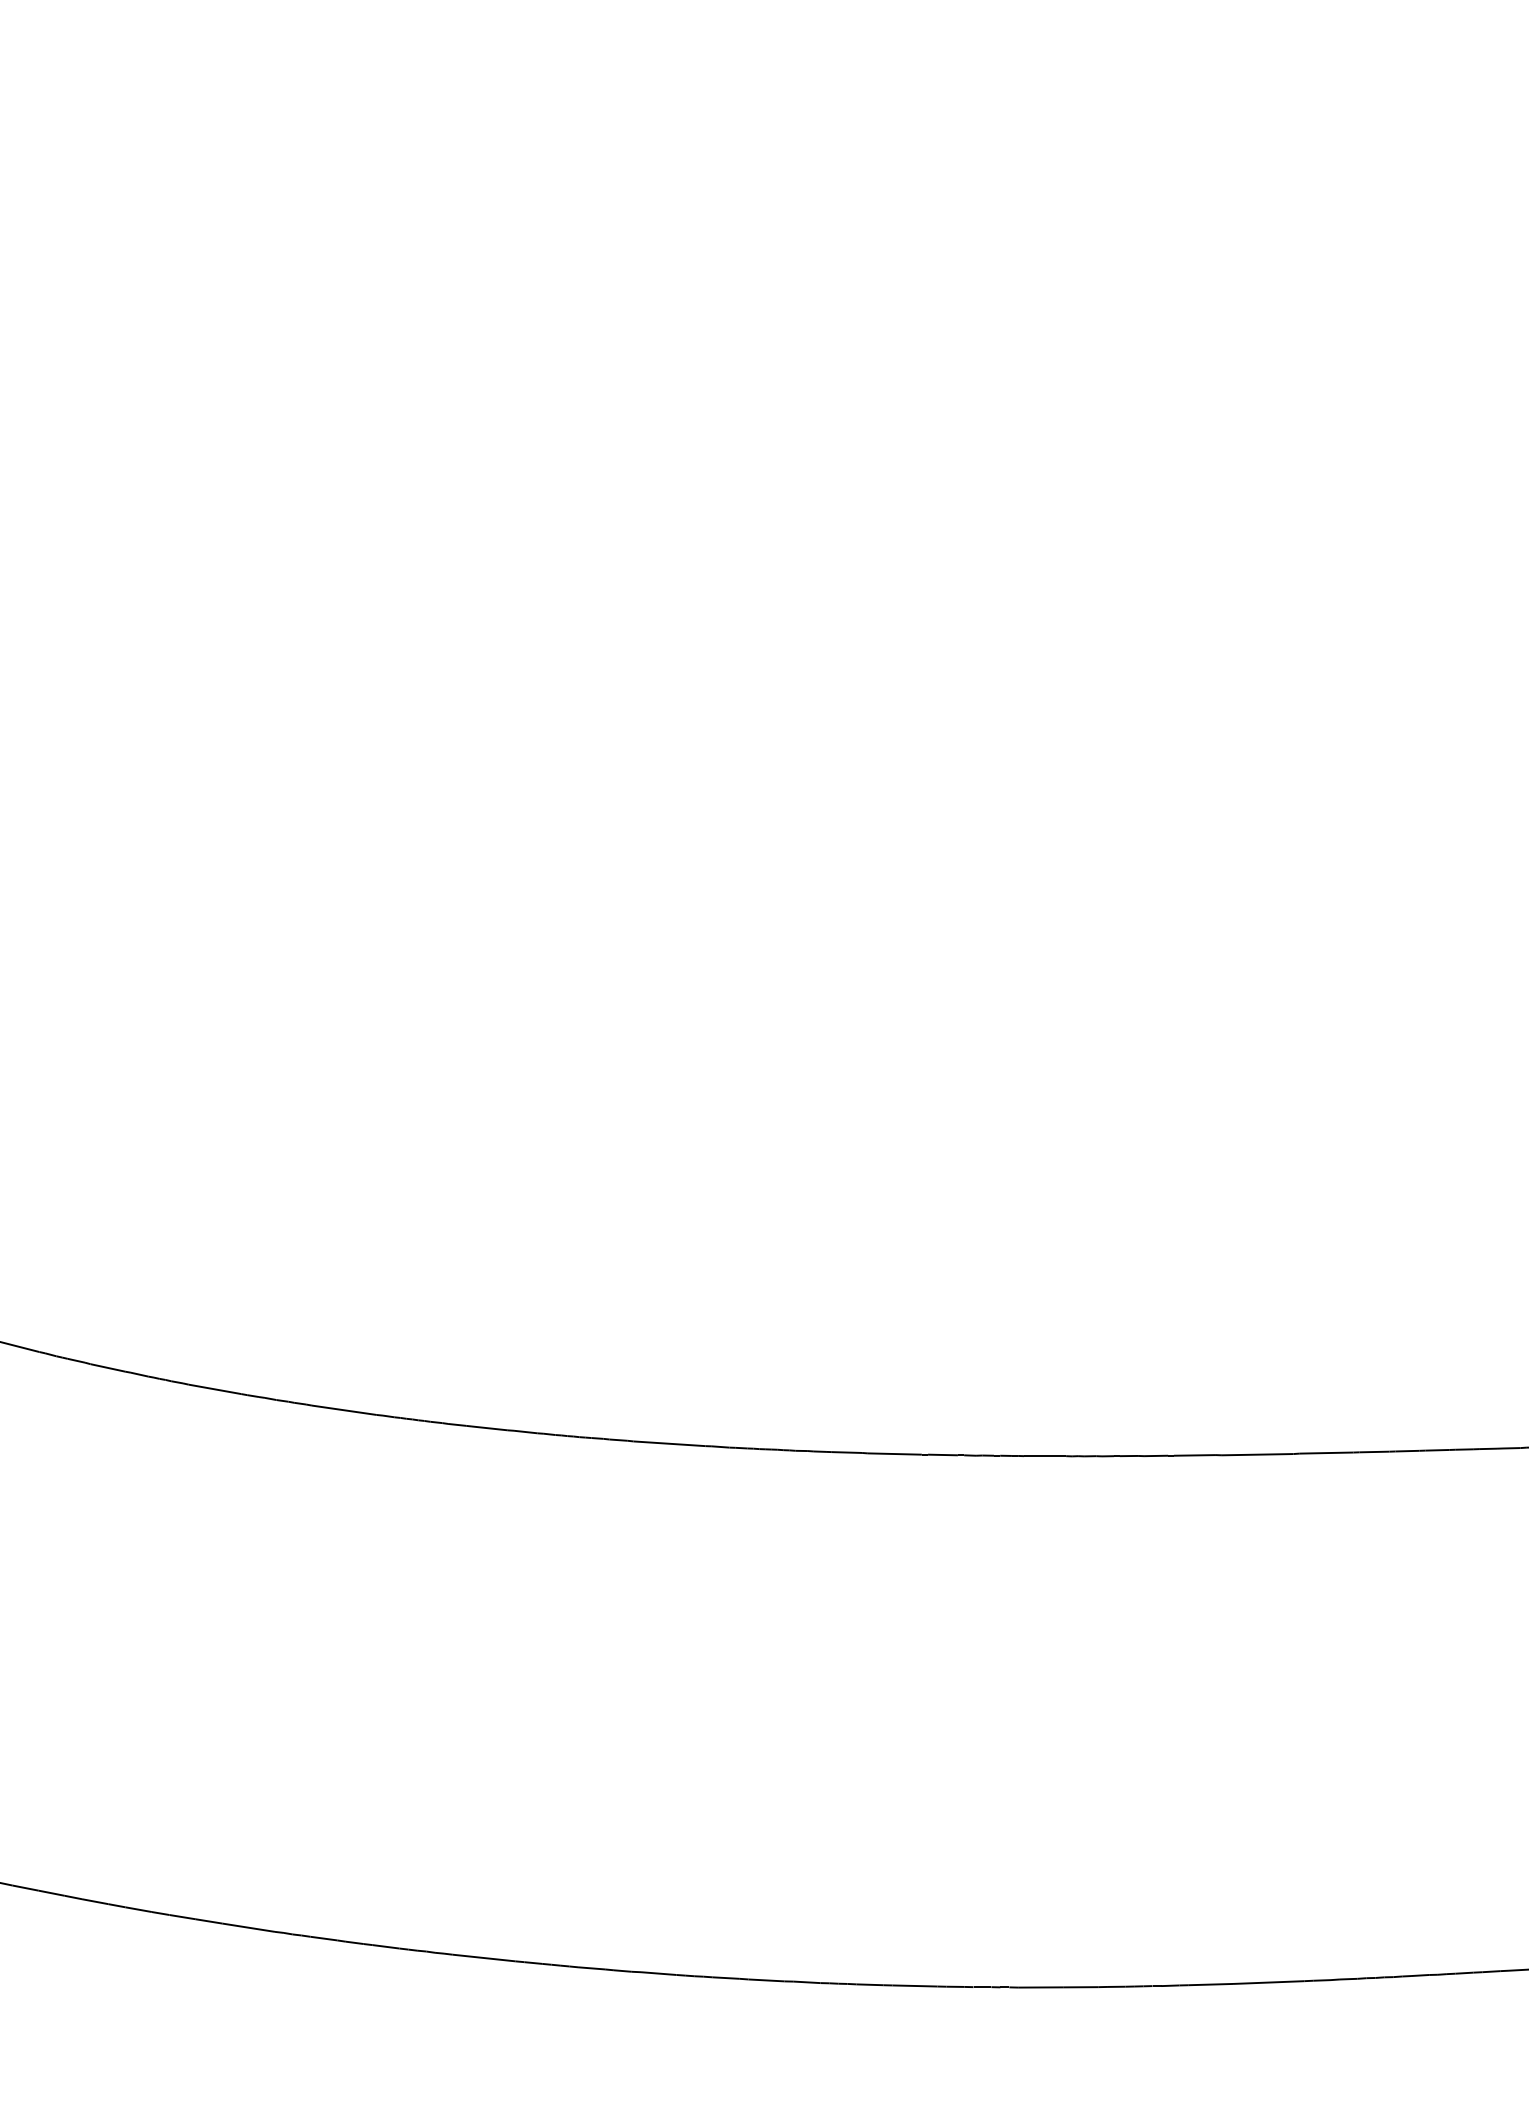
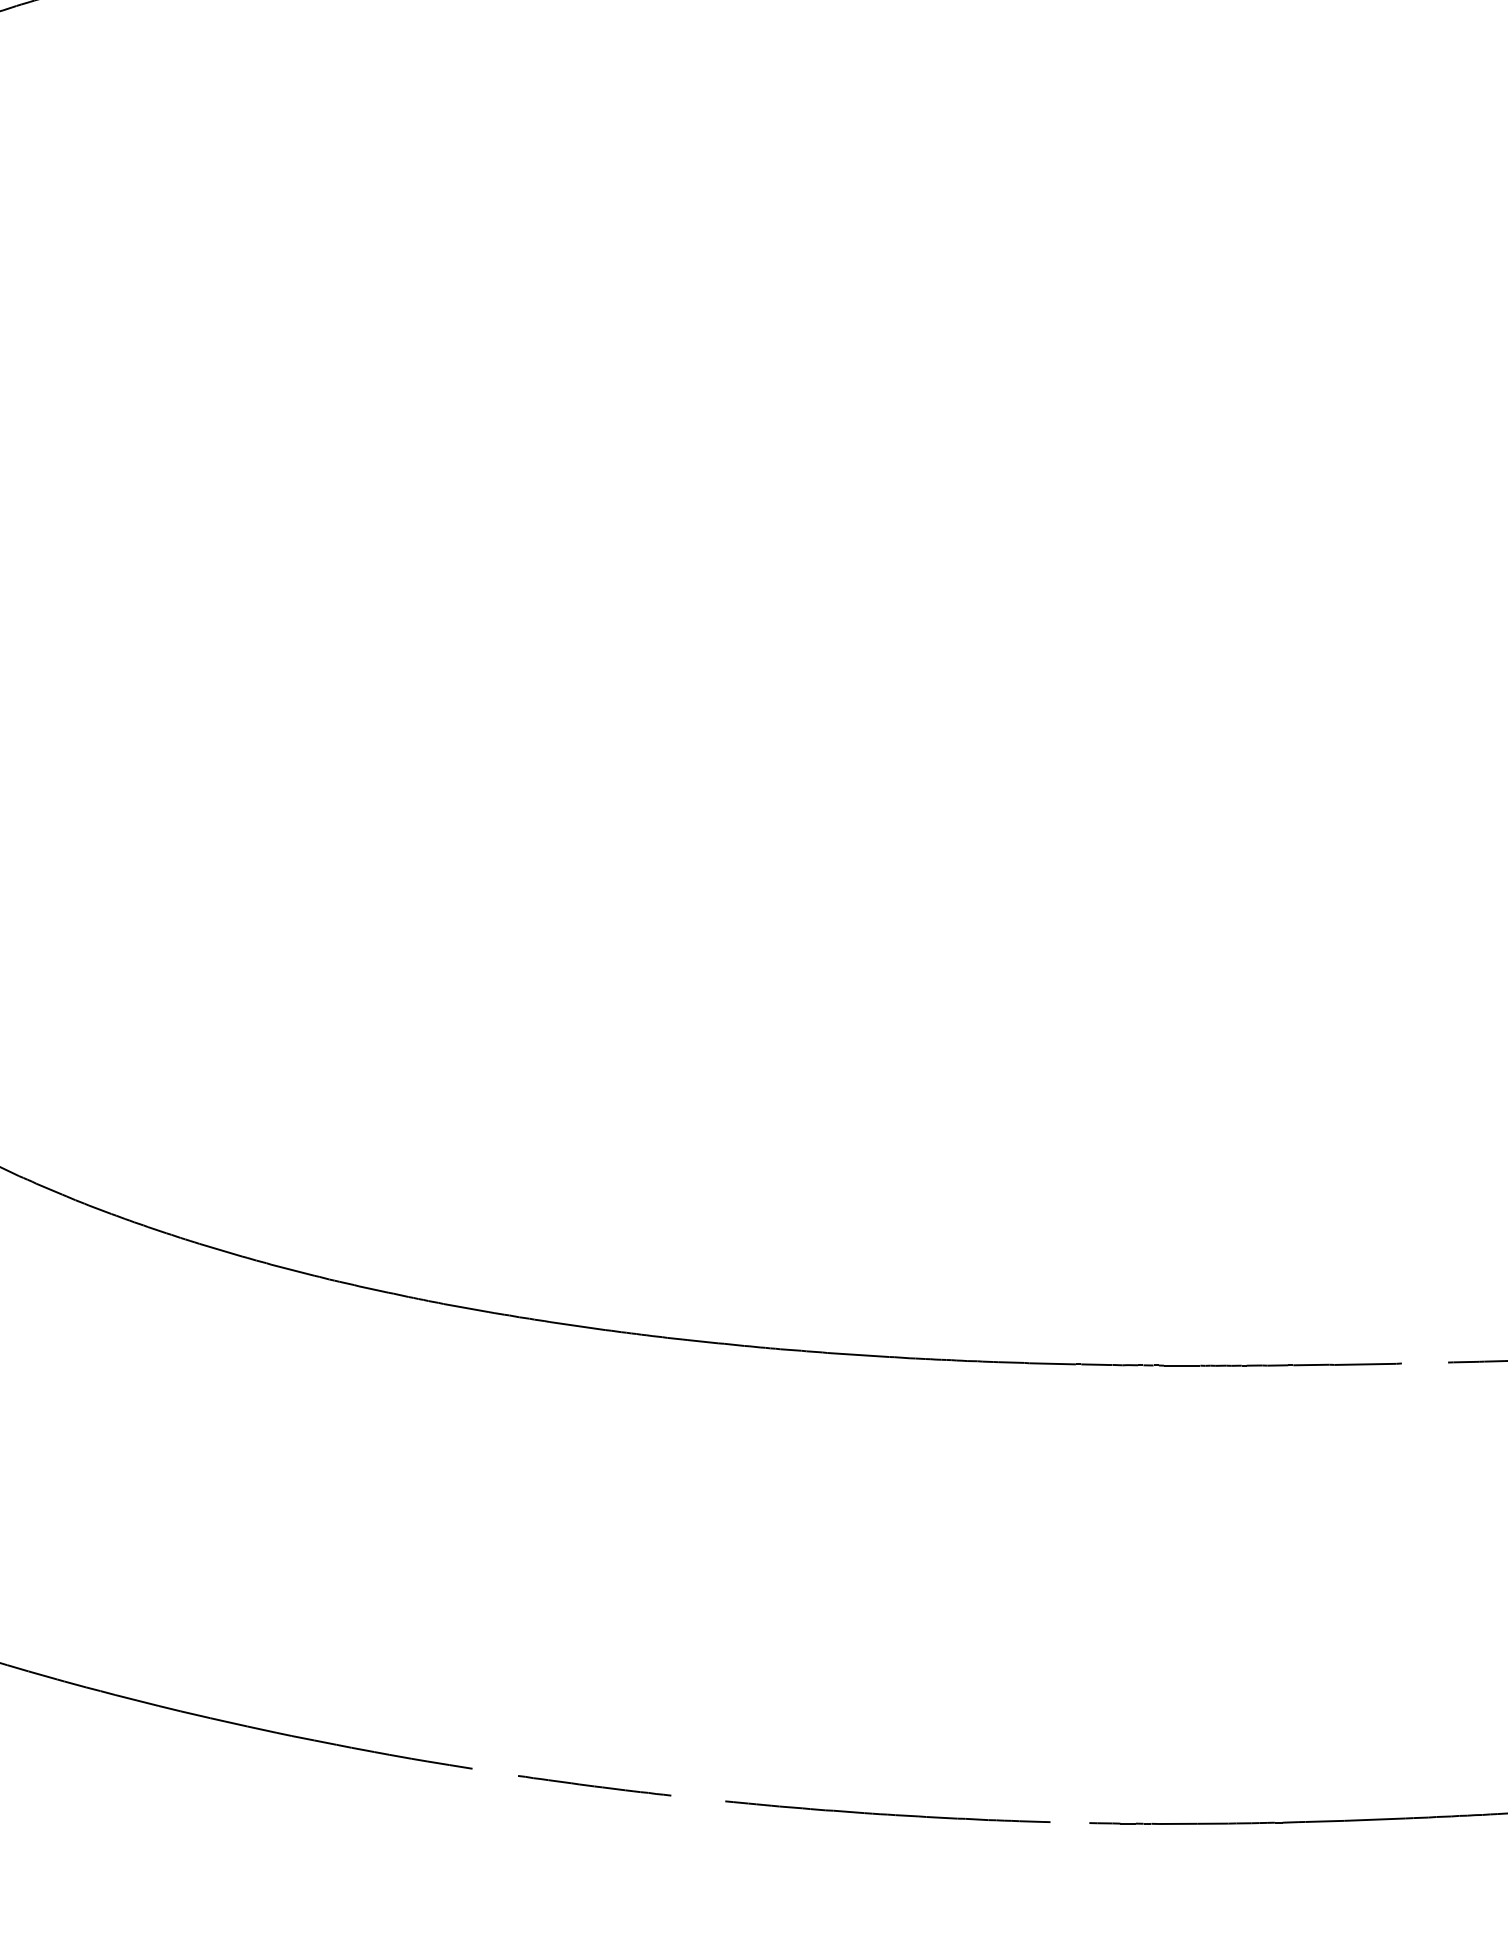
line: (1326, 1452) -> (1424, 1362), removed
line: (248, 1926) -> (495, 1771), removed
line: (484, 1958) -> (698, 1798), removed
line: (914, 1985) -> (1069, 1822), removed

